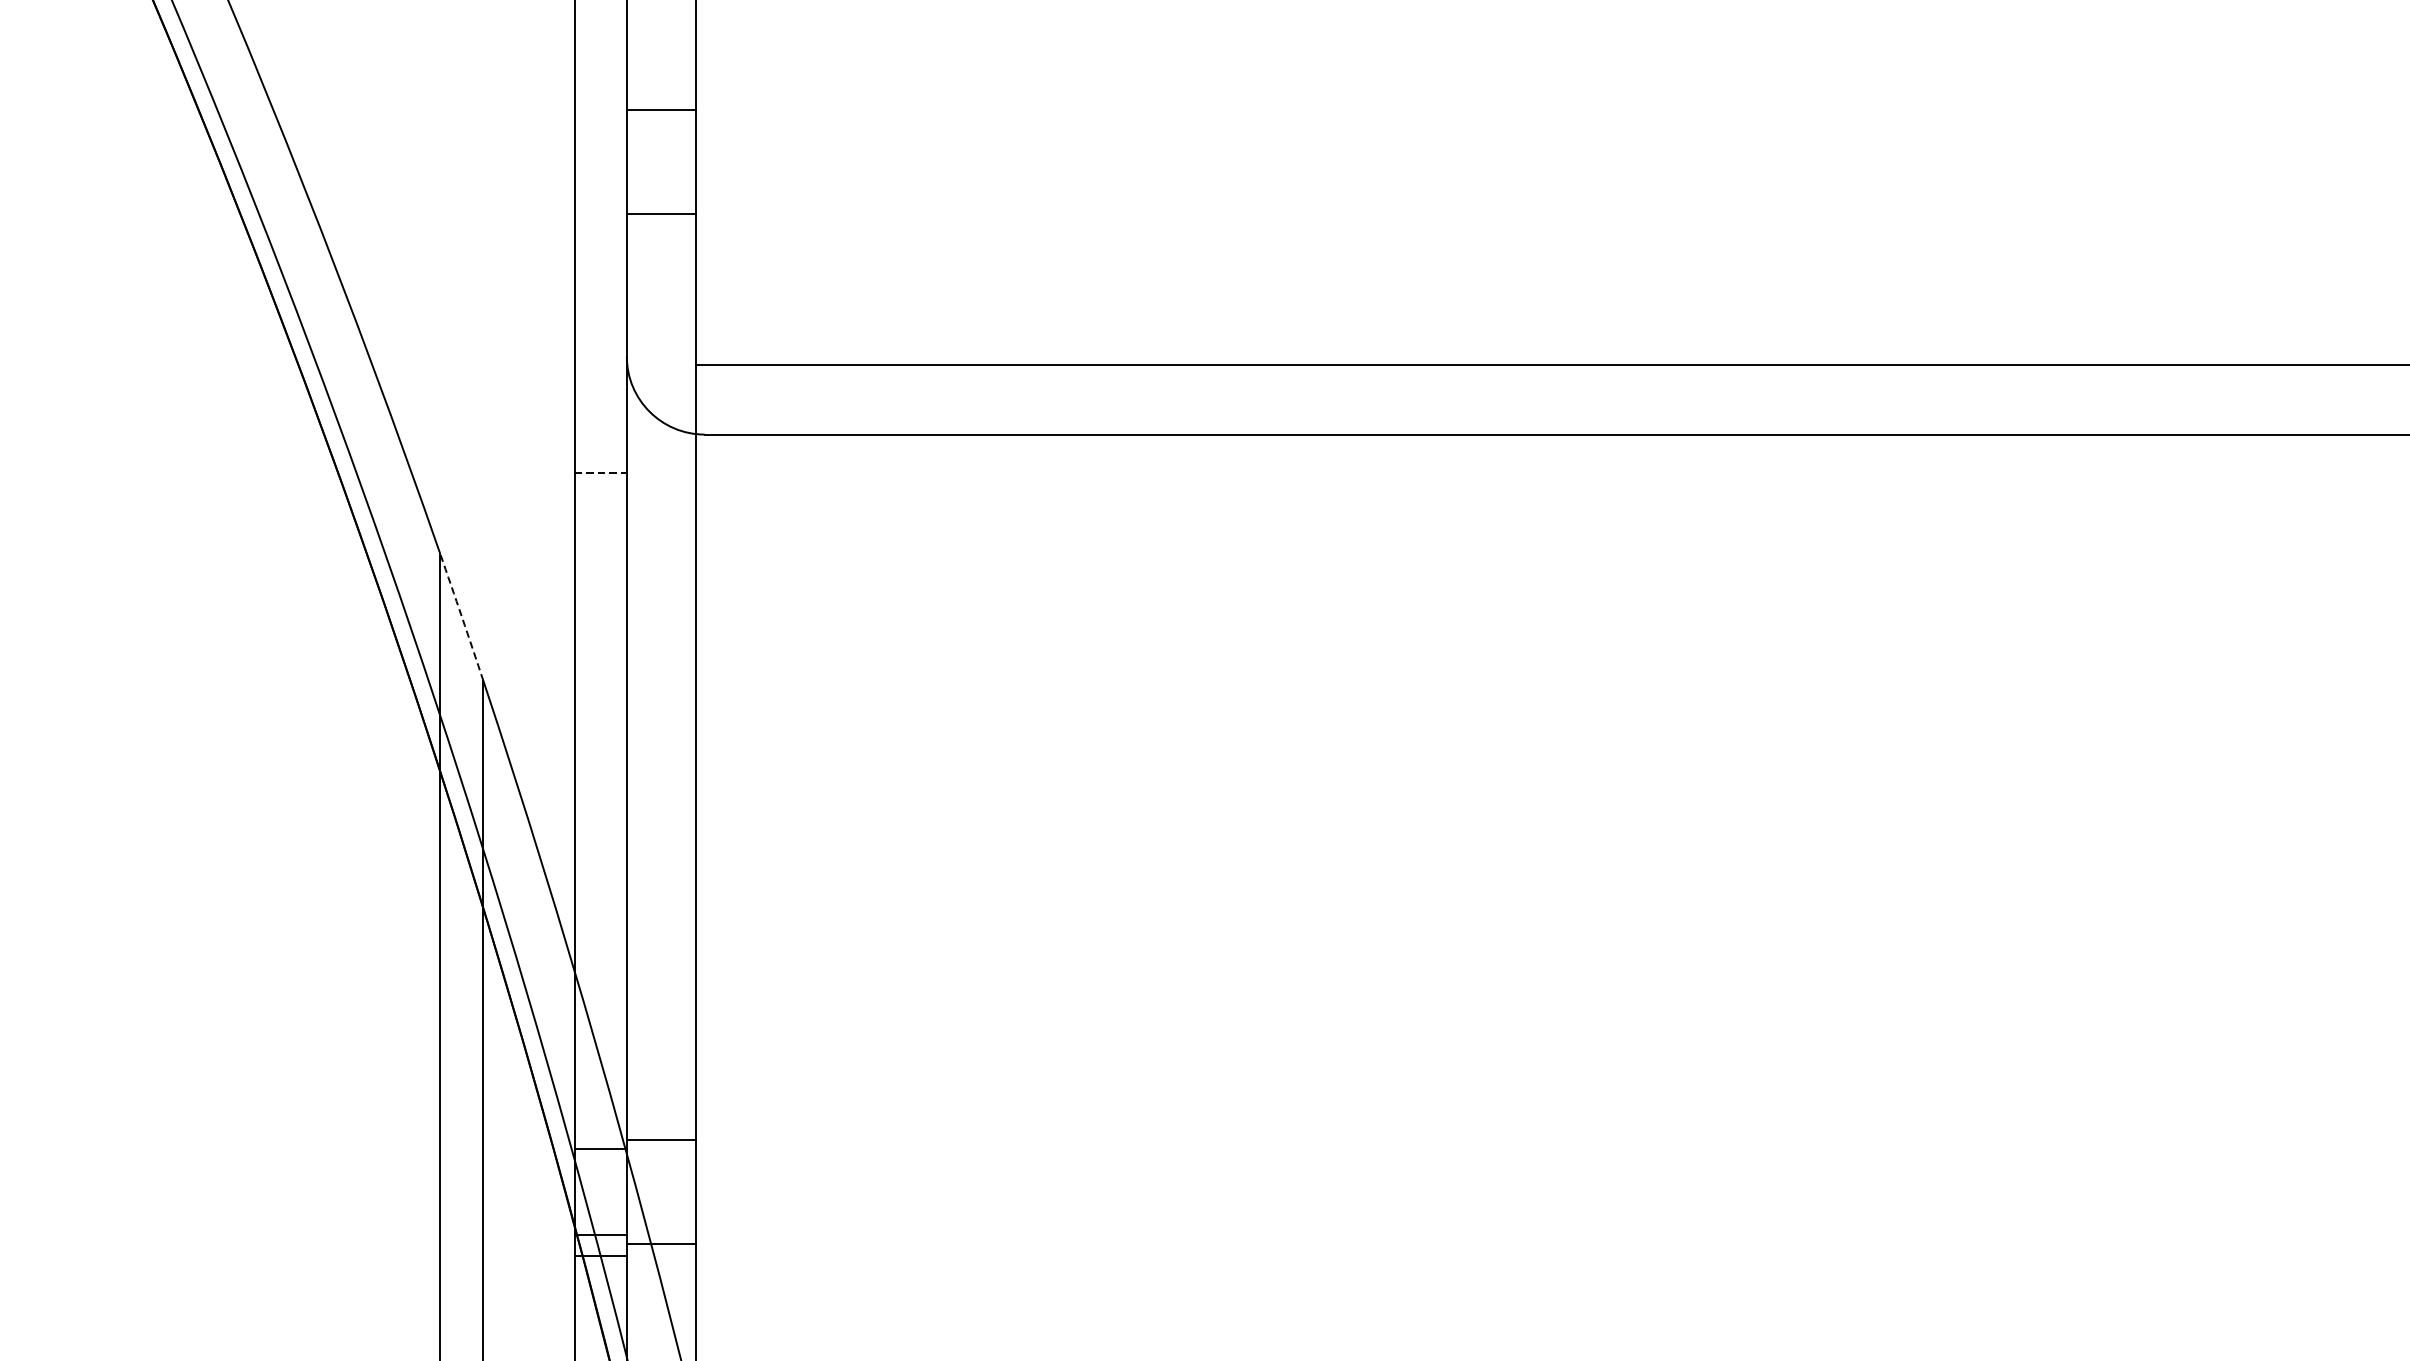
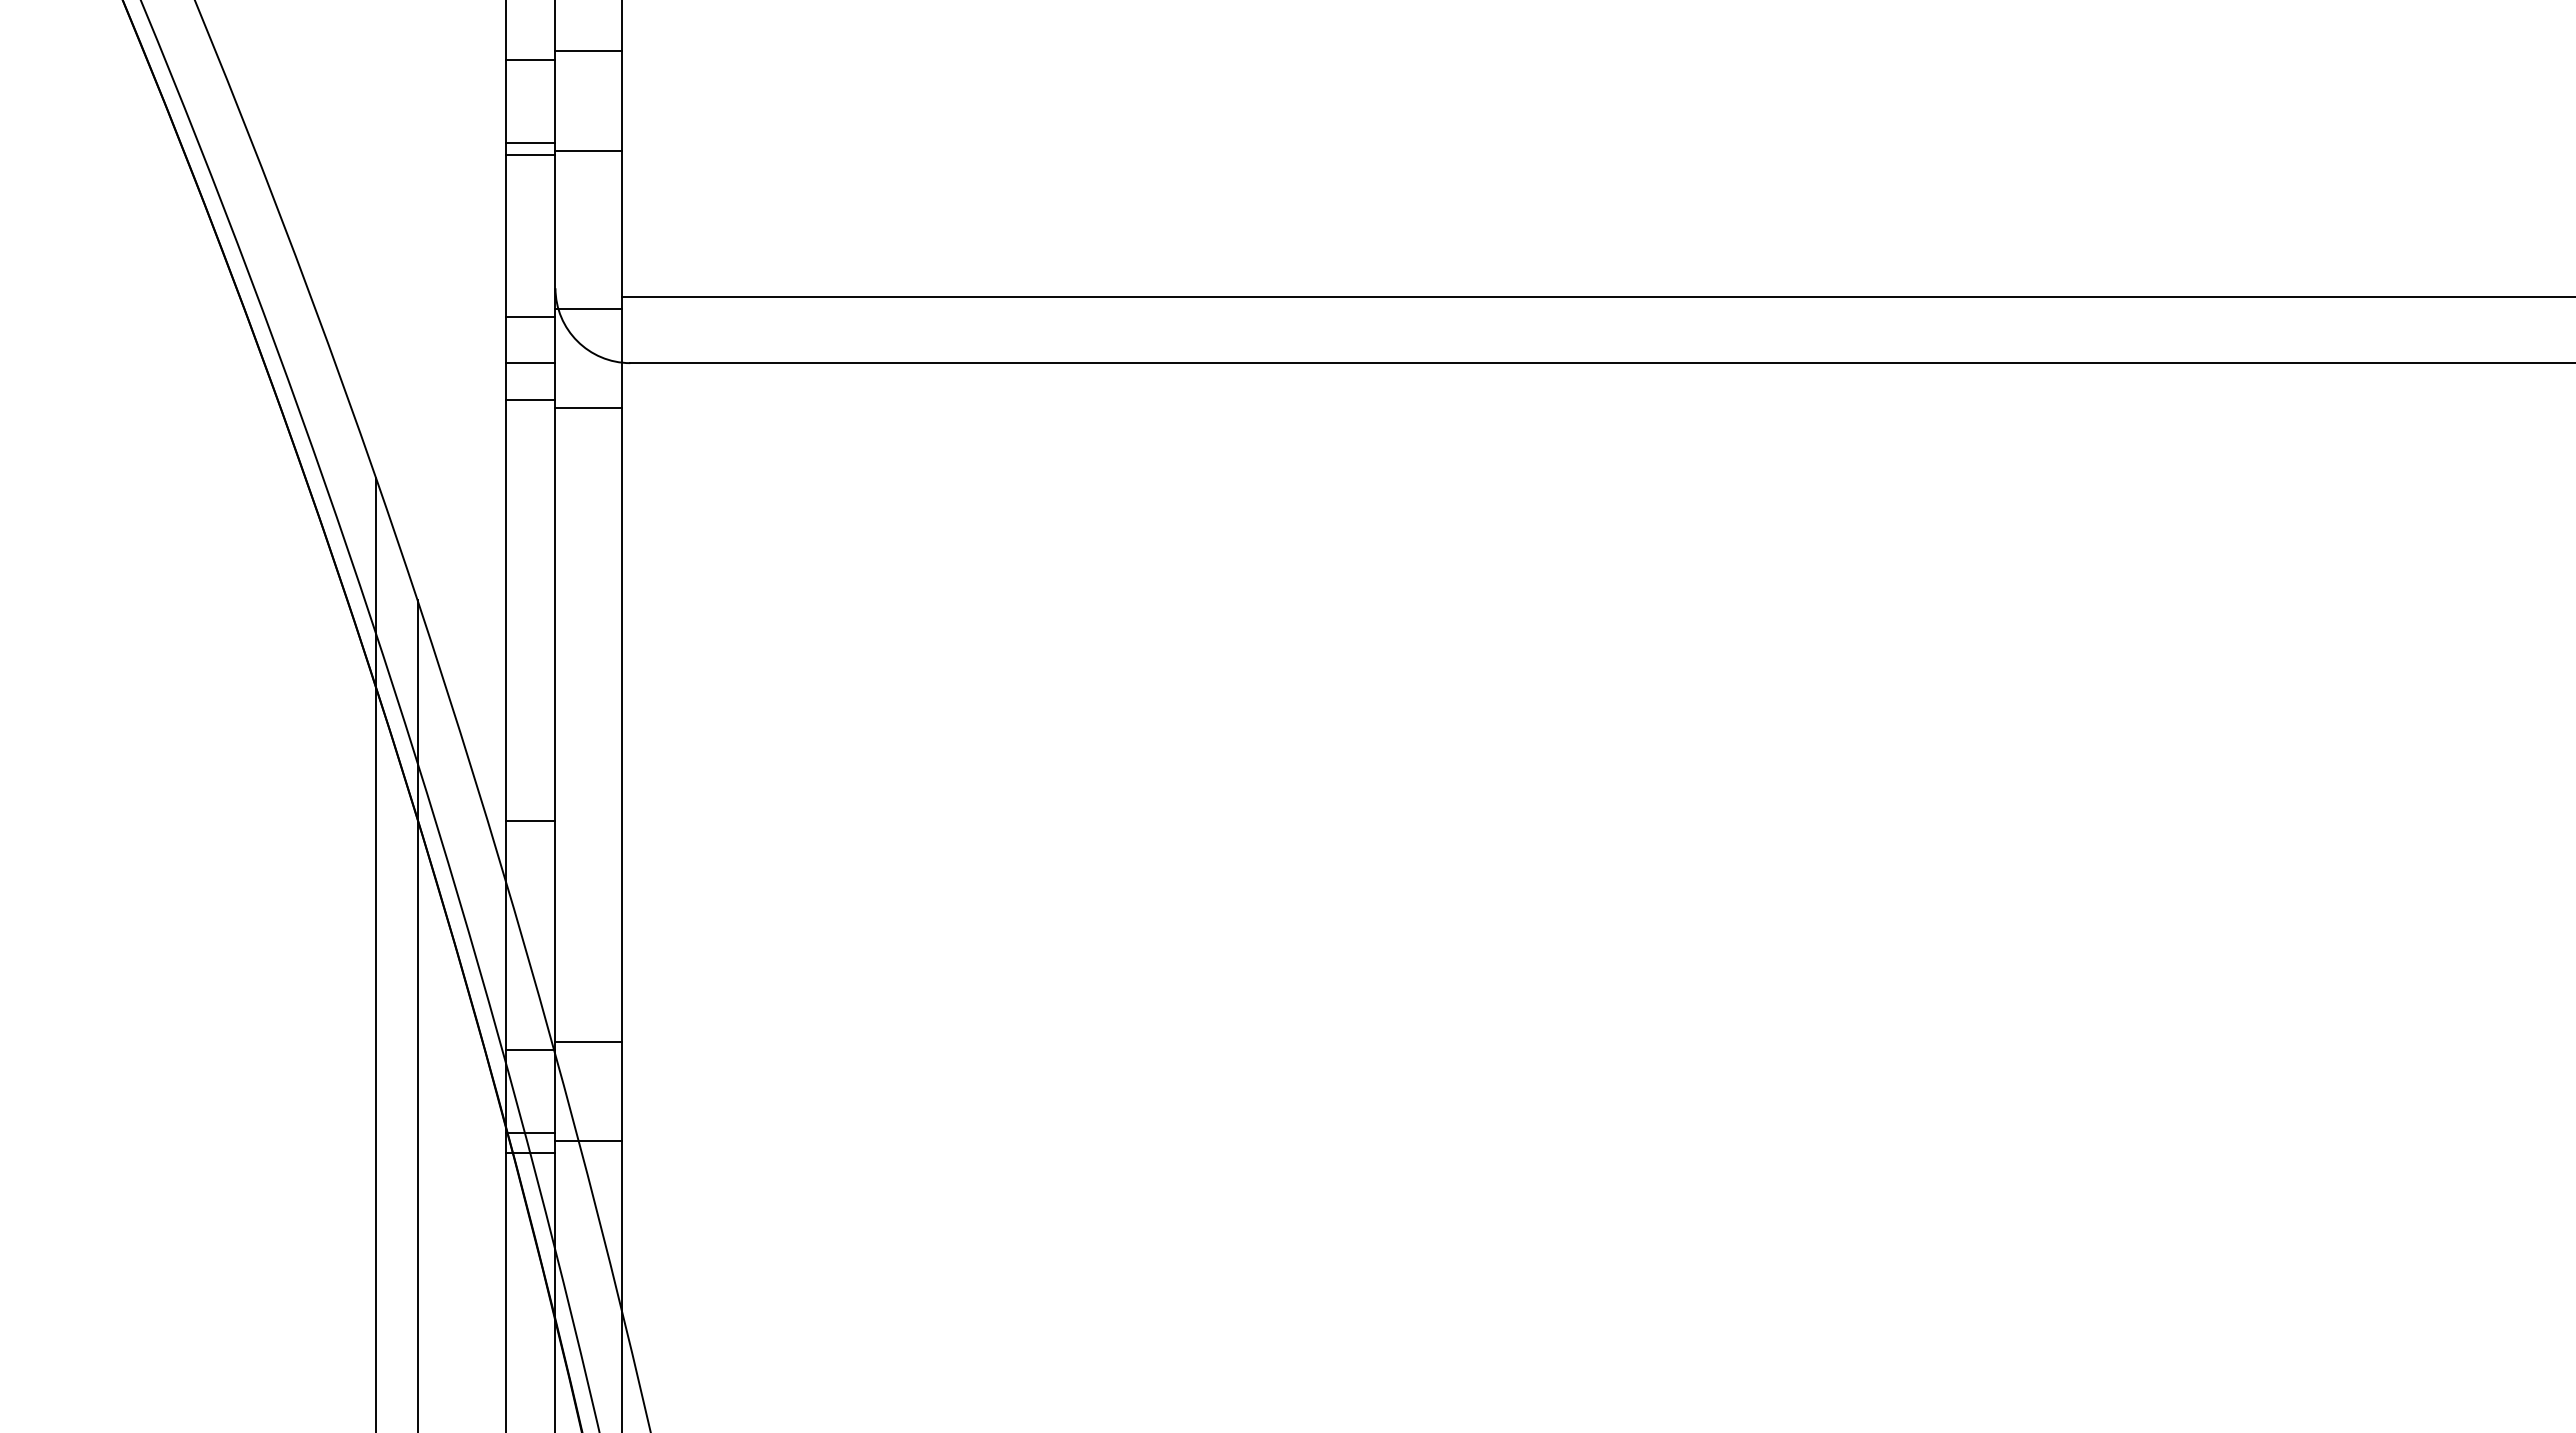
line: (600, 118) -> (530, 59), added
line: (600, 205) -> (530, 142), added
line: (600, 218) -> (530, 155), added
line: (661, 377) -> (588, 308), added
line: (600, 386) -> (530, 316), added
line: (600, 434) -> (530, 363), added
line: (600, 473) -> (530, 400), dashed -> solid
line: (661, 481) -> (588, 408), added
arc: (461, 616) -> (396, 538), dashed -> solid
line: (600, 910) -> (530, 820), added

